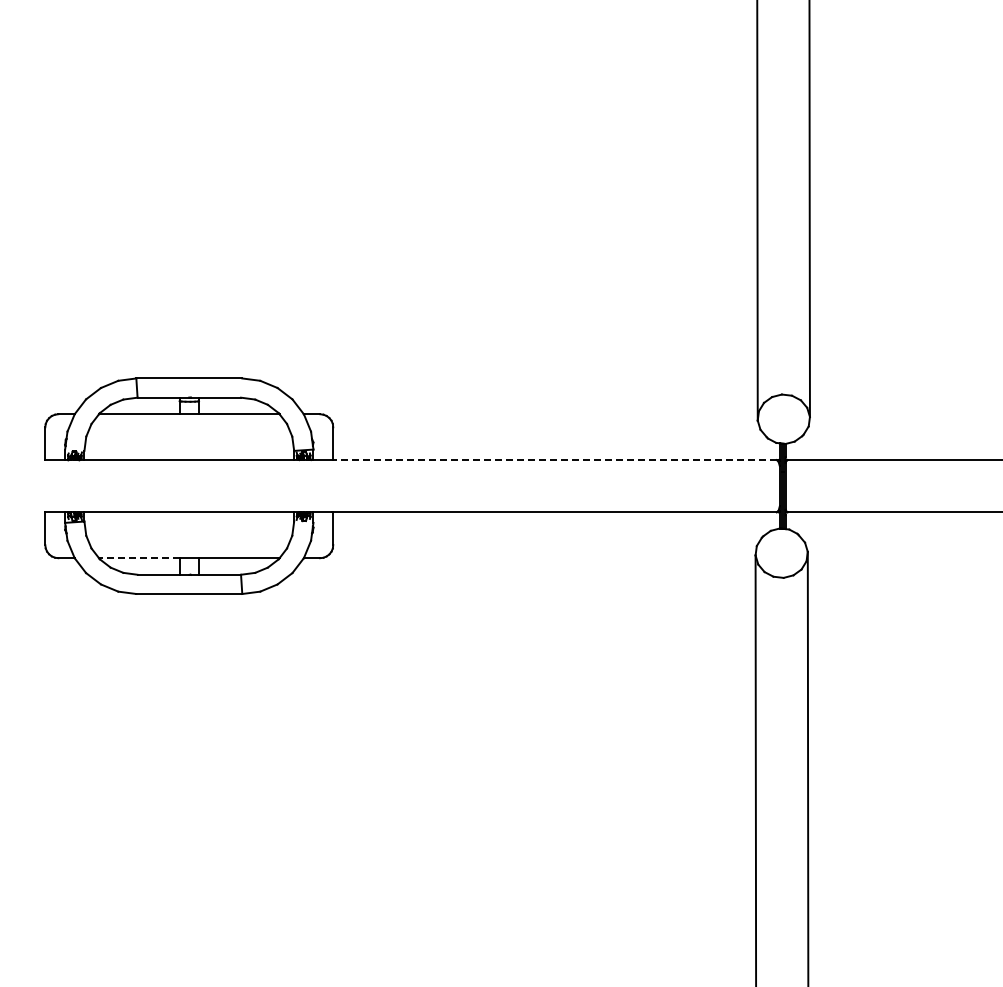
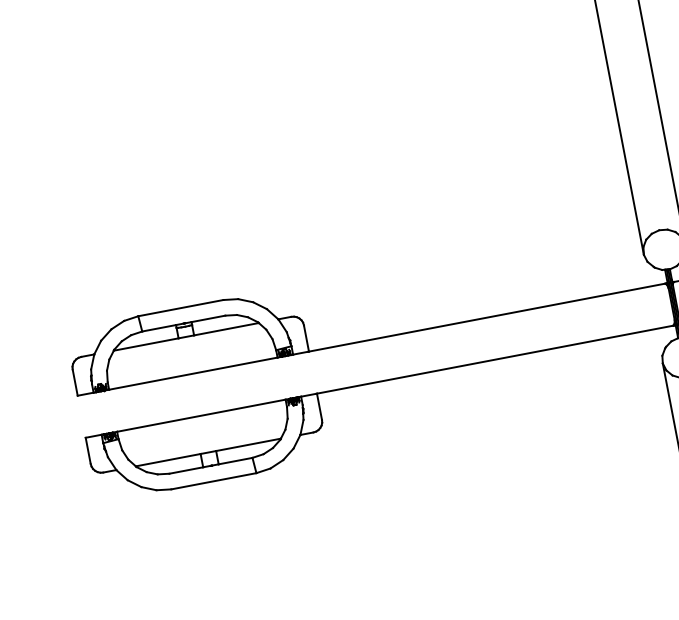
line: (553, 460) -> (485, 318), dashed -> solid
line: (138, 558) -> (167, 460), dashed -> solid

